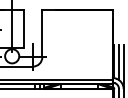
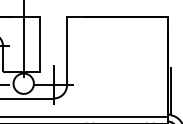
line: (119, 62) -> (177, 92), removed

